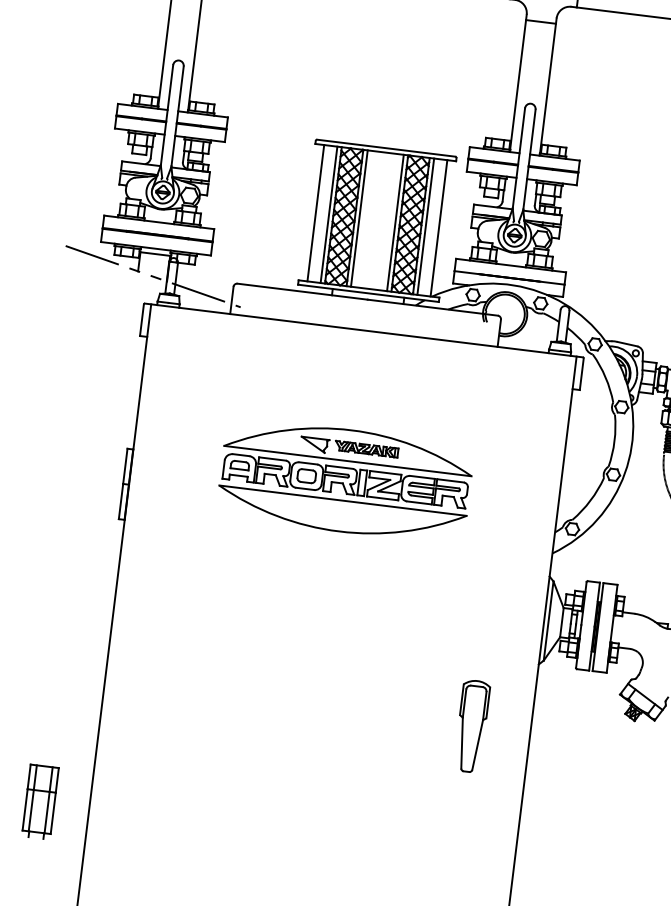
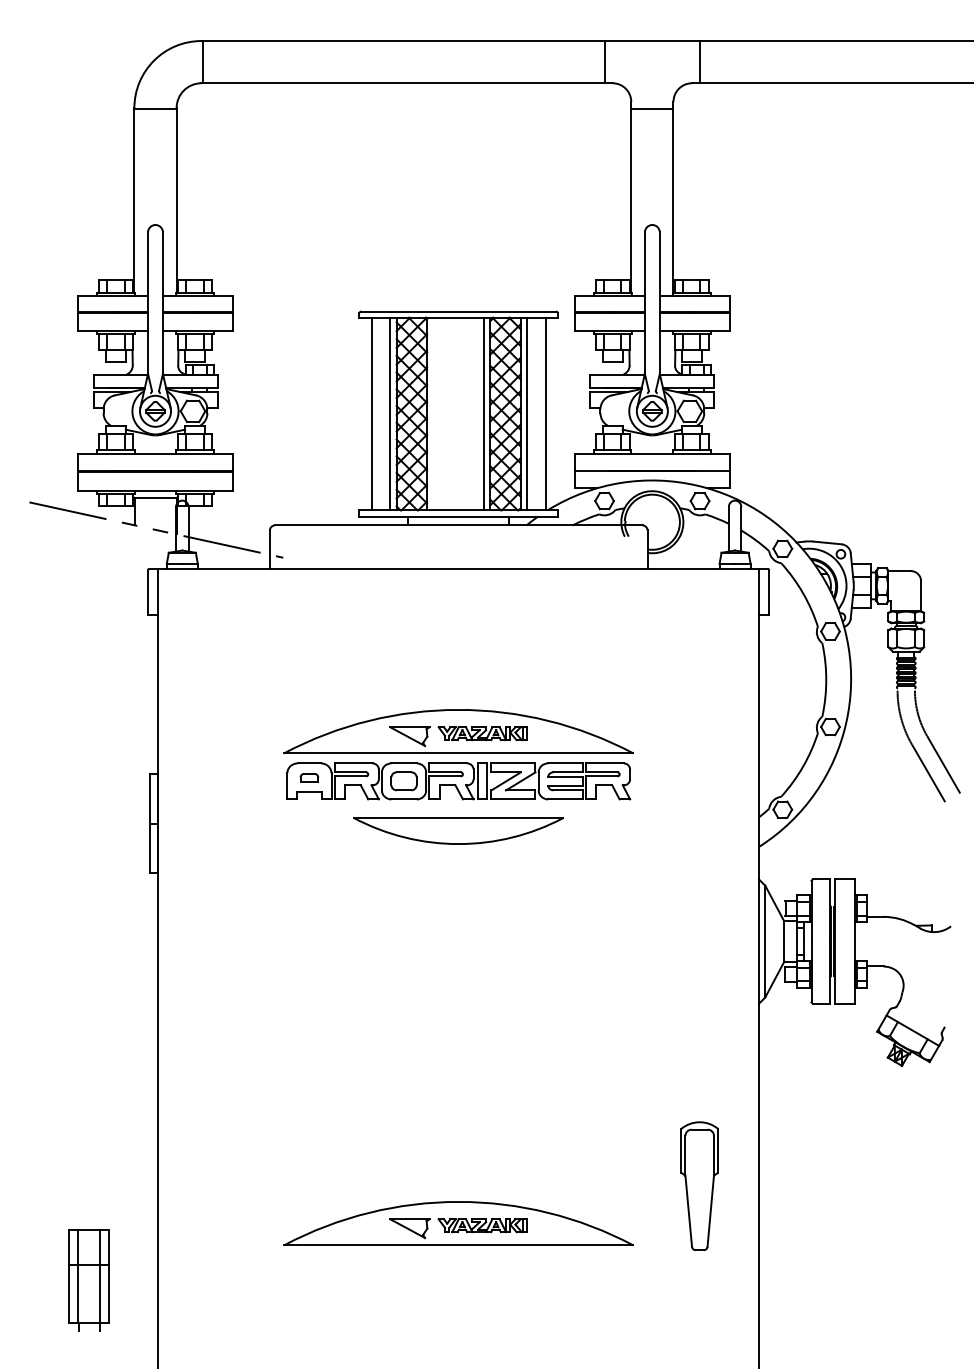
line: (359, 218) -> (433, 413), removed
part: (240, 465) -> (309, 777), size x0.7
part: (341, 515) -> (458, 830), size x0.6
part: (471, 725) -> (699, 1185), moved
part: (306, 794) -> (458, 1223), added

